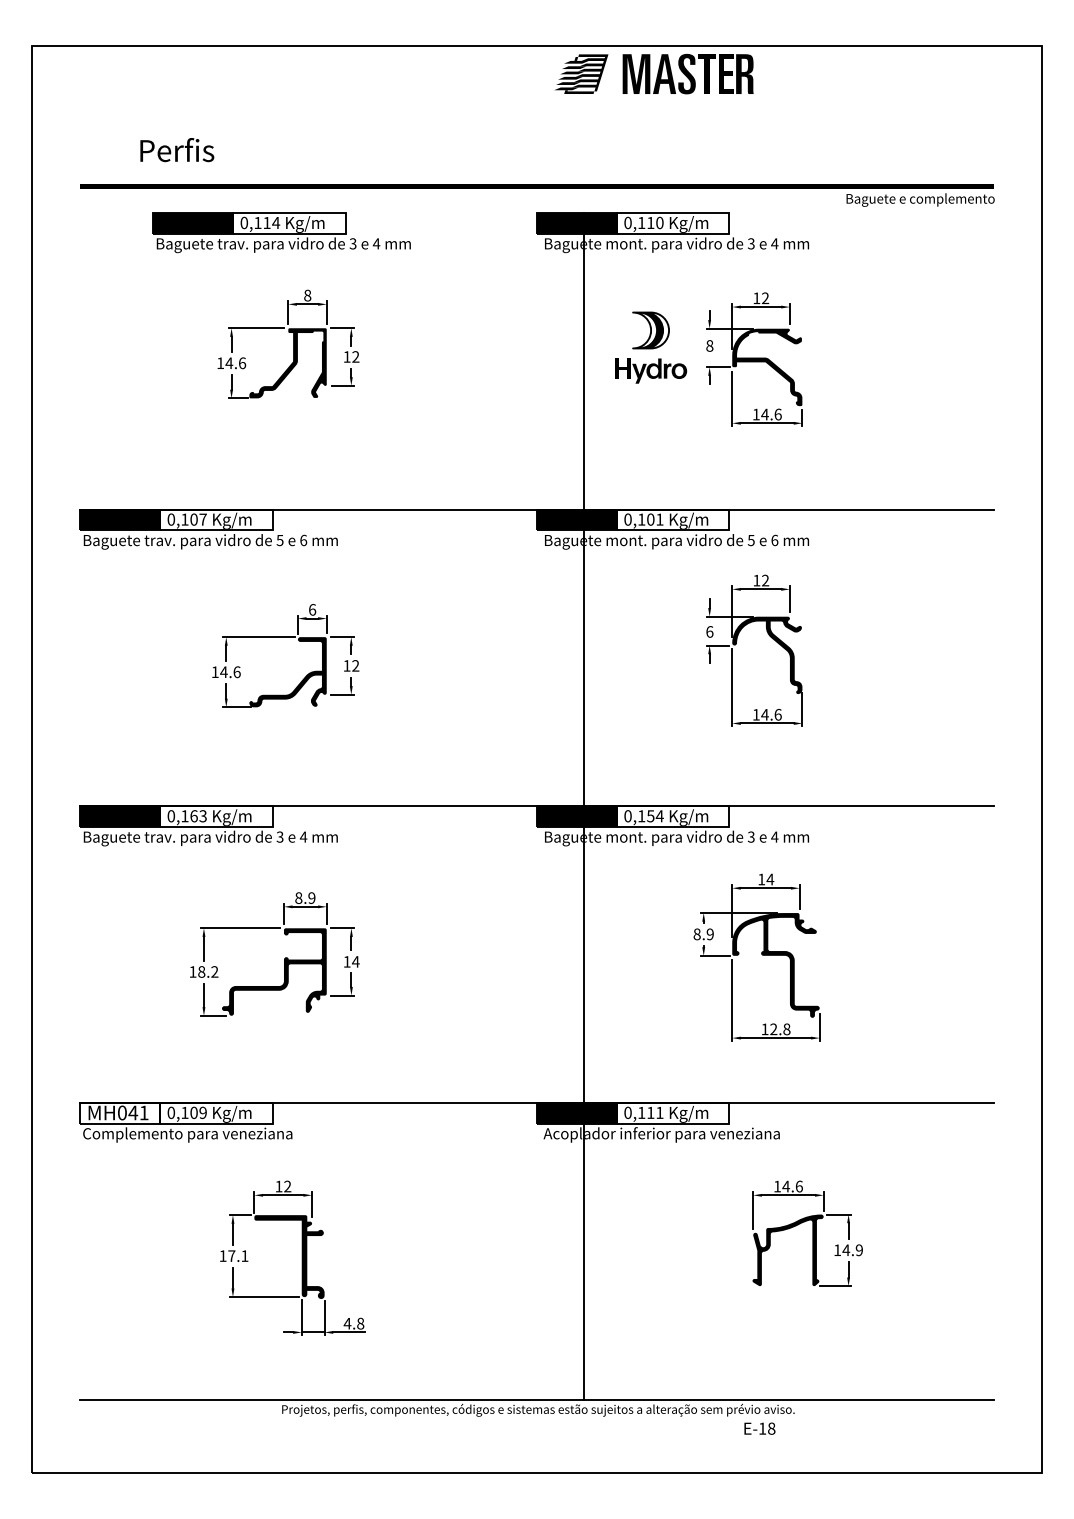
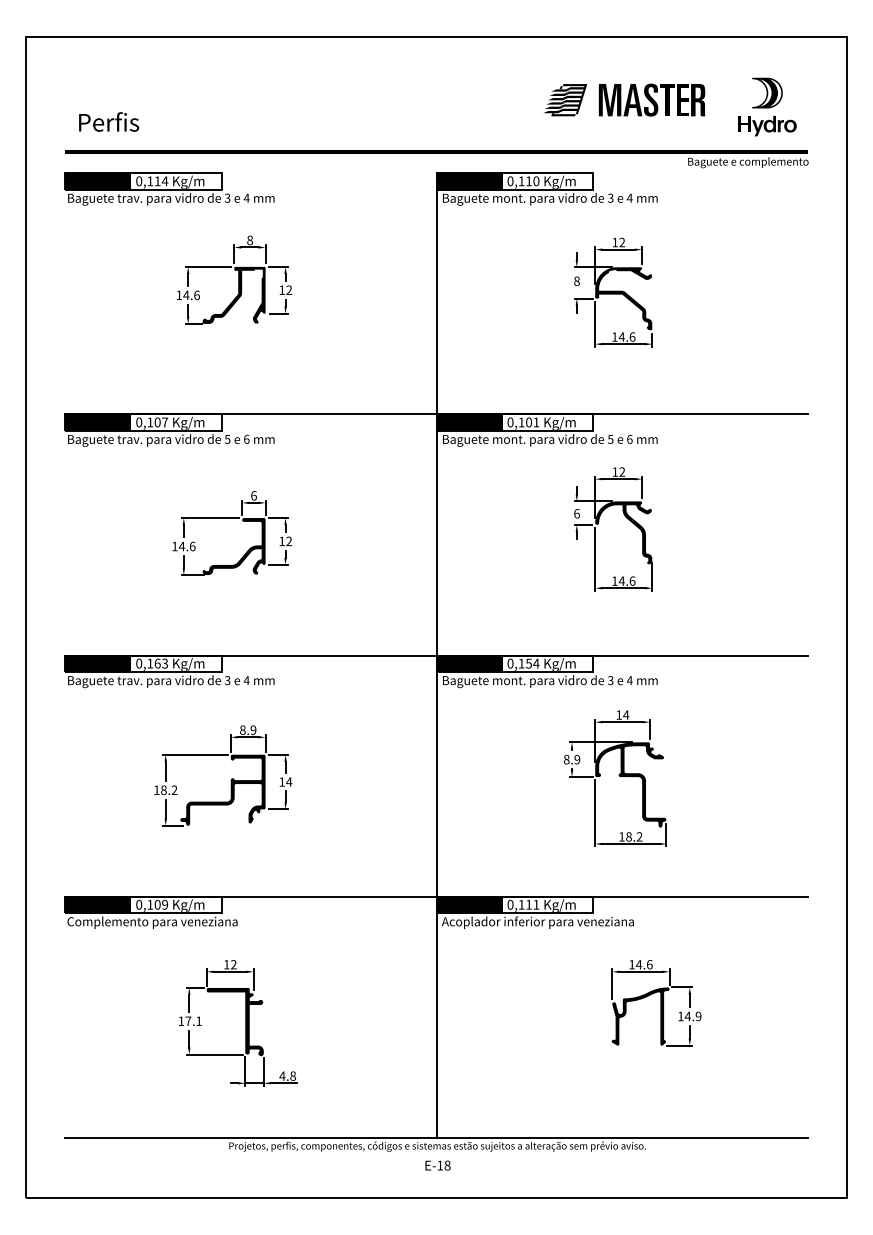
part: (653, 73) -> (623, 99), moved
text: (177, 150) -> (109, 122), moved
part: (281, 232) -> (169, 189), moved
part: (651, 347) -> (767, 106), moved
line: (583, 806) -> (436, 655), moved
text: (780, 1029) -> (634, 837), 12.8 -> 18.2
fill: (120, 1113) -> (97, 905), added
text: (759, 1428) -> (437, 1165), moved

